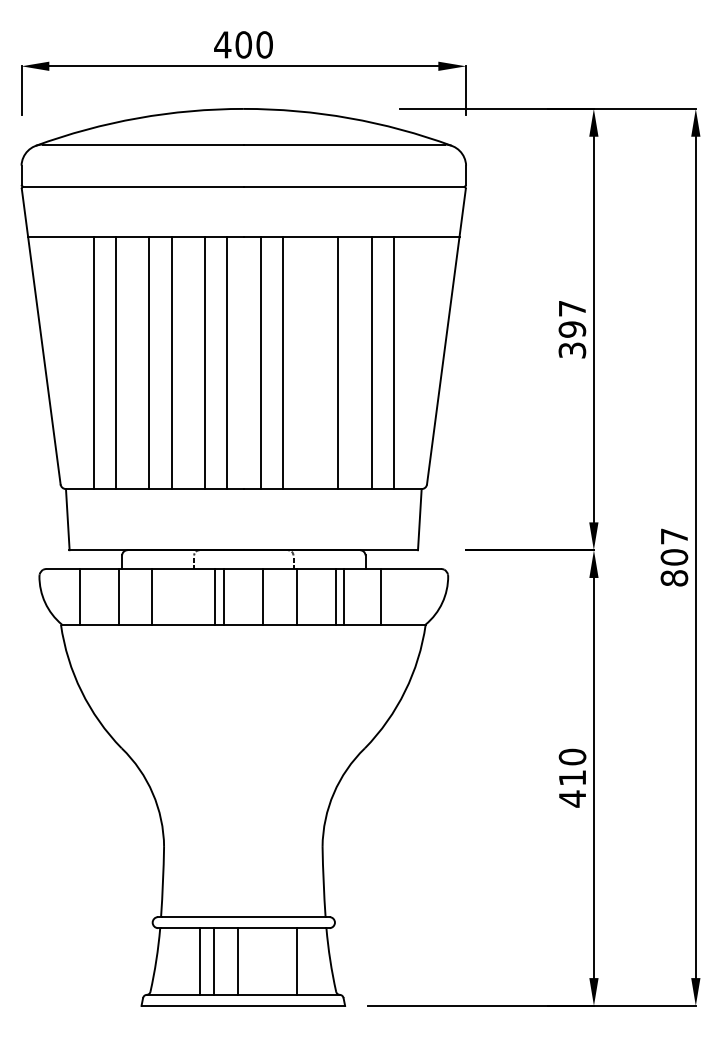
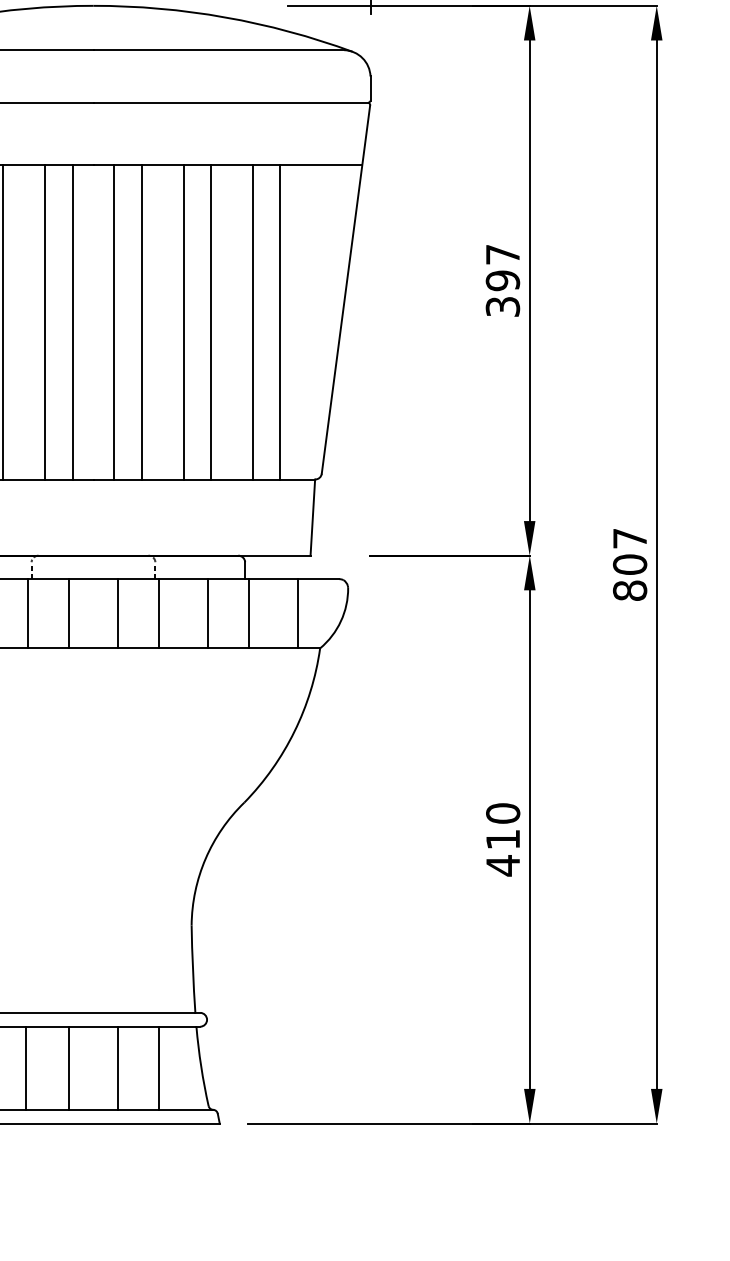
line: (316, 362) -> (184, 321), added
line: (215, 596) -> (28, 613), moved
line: (343, 596) -> (248, 613), moved
line: (380, 596) -> (297, 613), moved
line: (200, 961) -> (69, 1068), moved
line: (214, 961) -> (27, 1068), moved
line: (238, 961) -> (118, 1068), moved

